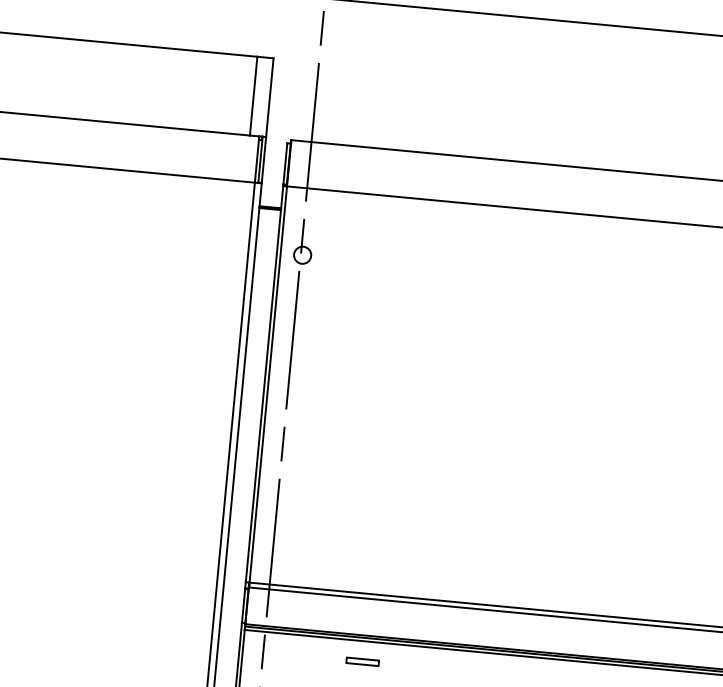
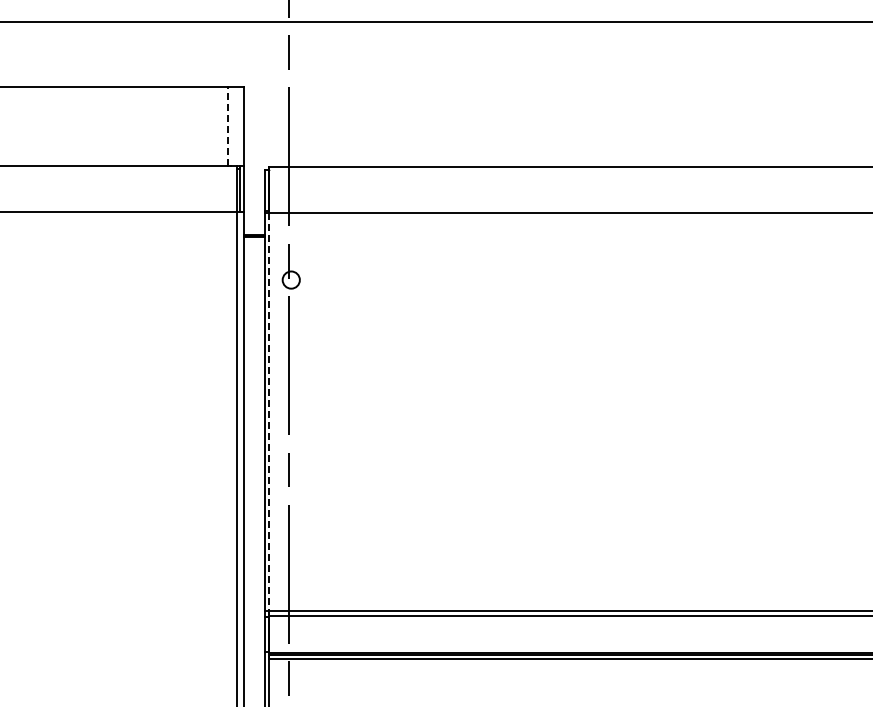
line: (253, 96) -> (227, 126), solid -> dashed
line: (268, 384) -> (269, 411), solid -> dashed
part: (362, 661) -> (389, 678), removed

